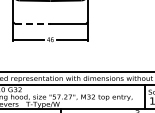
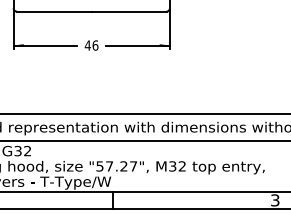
line: (32, 23) -> (53, 11), dashed -> solid

